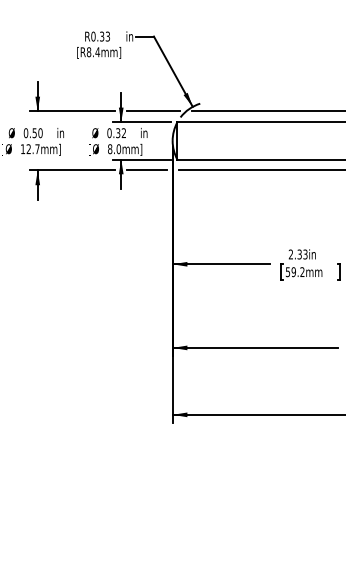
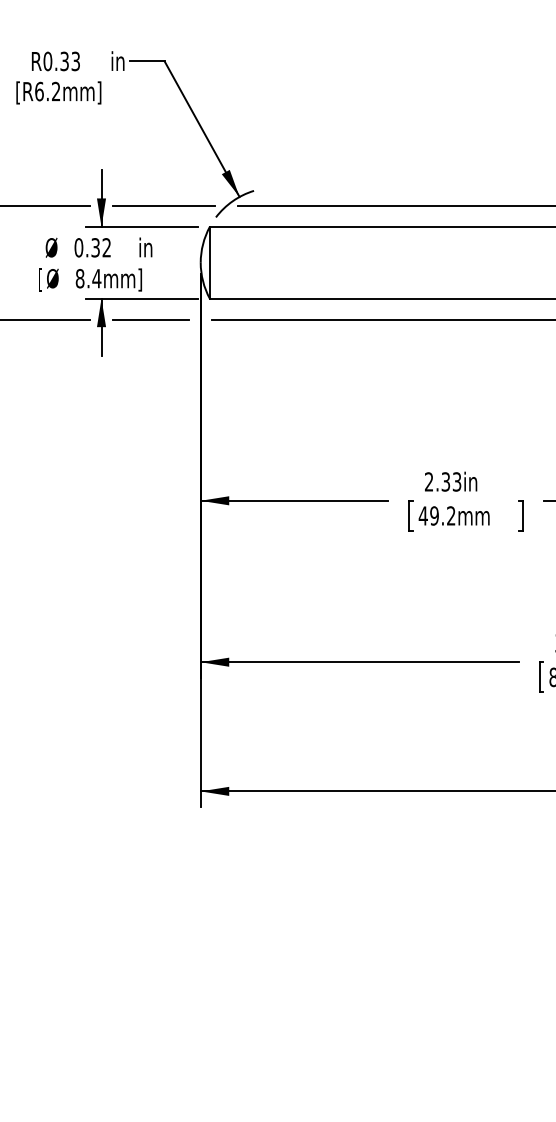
text: (93, 52) -> (47, 92), [R8.4mm] -> [R6.2mm]
text: (118, 149) -> (96, 279), 8.0mm] -> 8.4mm]
text: (287, 272) -> (422, 516), 59.2mm -> 49.2mm

